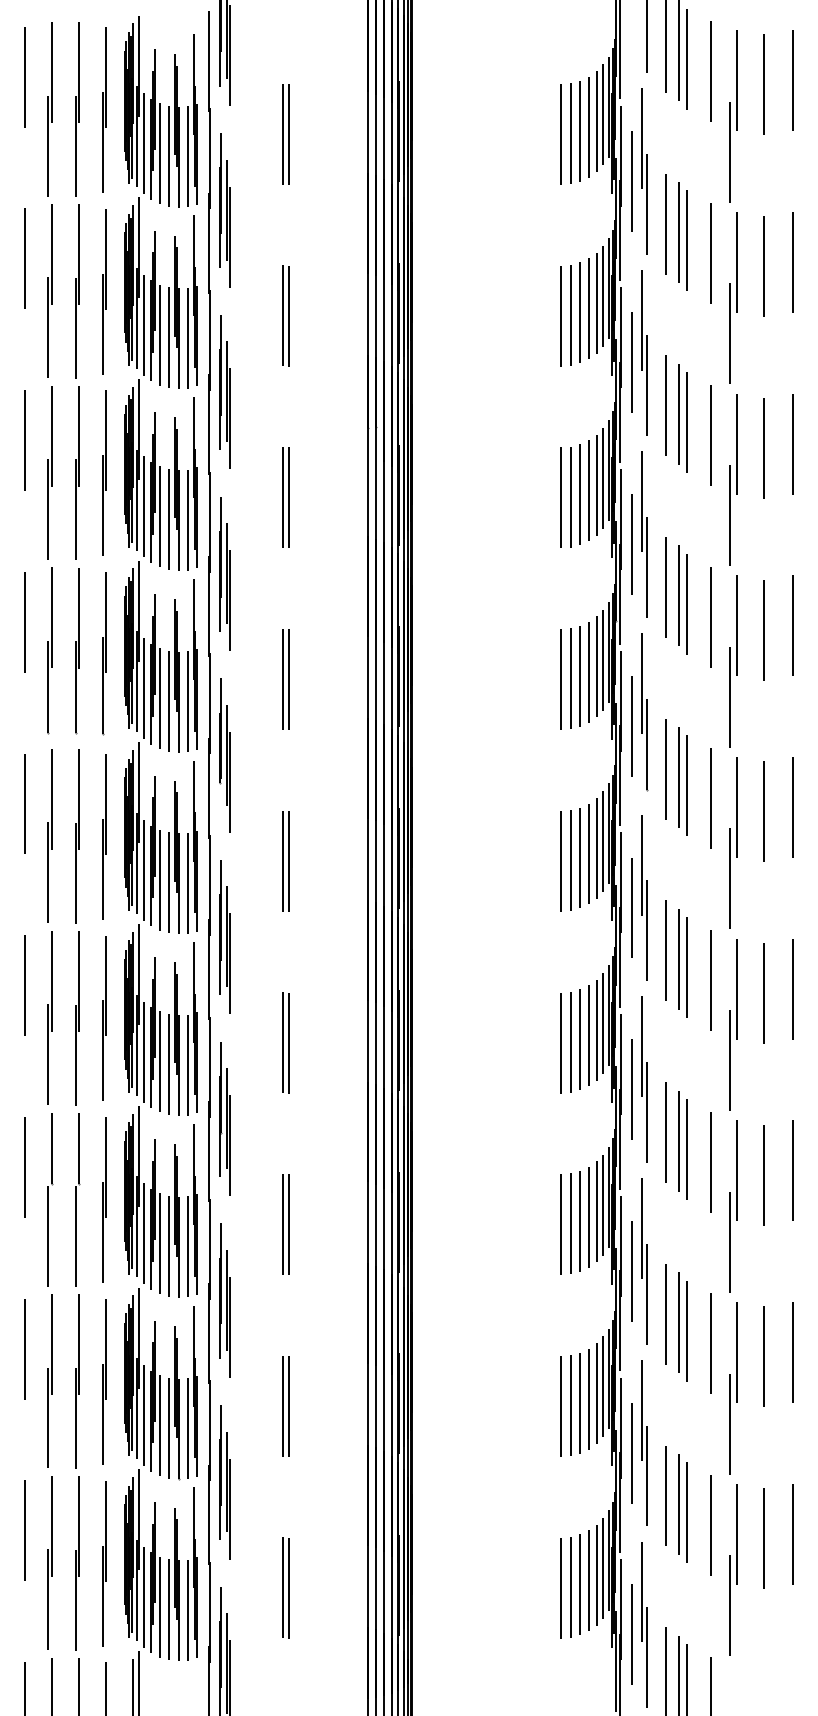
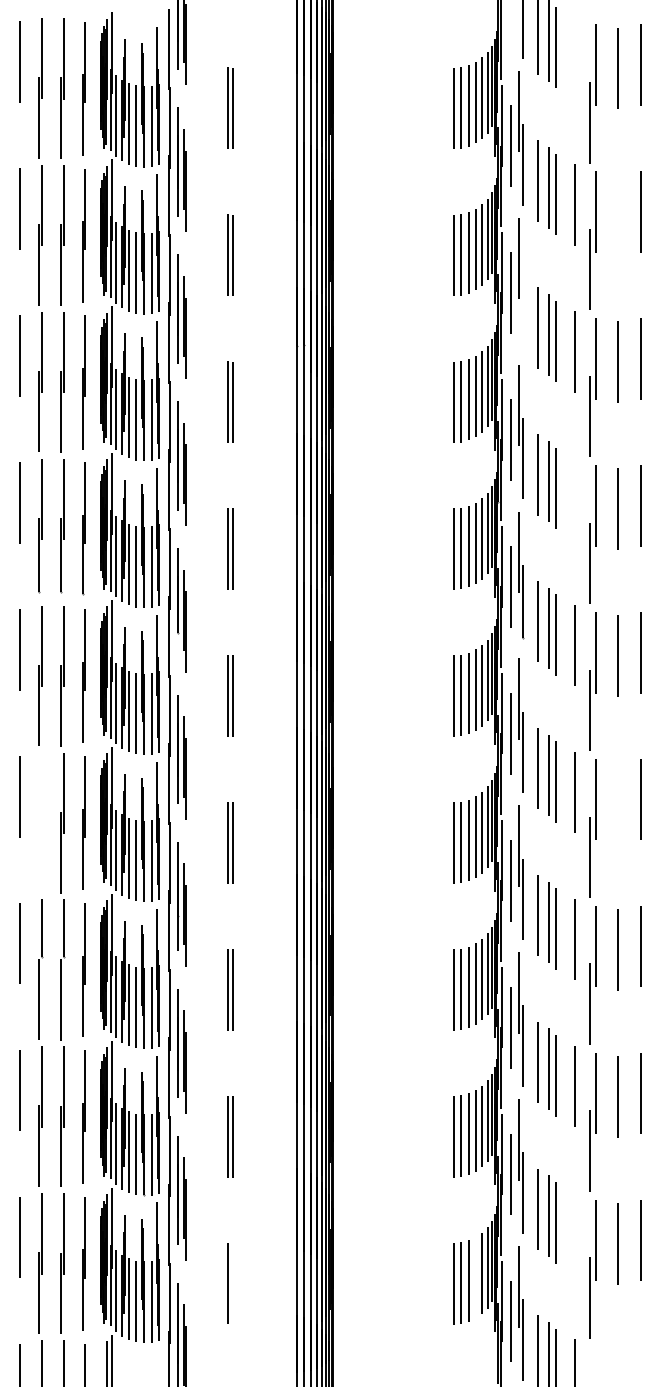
line: (712, 71) -> (575, 57), removed
line: (763, 266) -> (617, 215), removed
line: (647, 385) -> (523, 311), removed
line: (712, 616) -> (575, 498), removed
line: (763, 992) -> (617, 802), removed
part: (50, 1017) -> (40, 822), removed
line: (710, 1524) -> (574, 1232), removed
line: (588, 1580) -> (475, 1277), removed
line: (289, 1587) -> (233, 1283), removed

